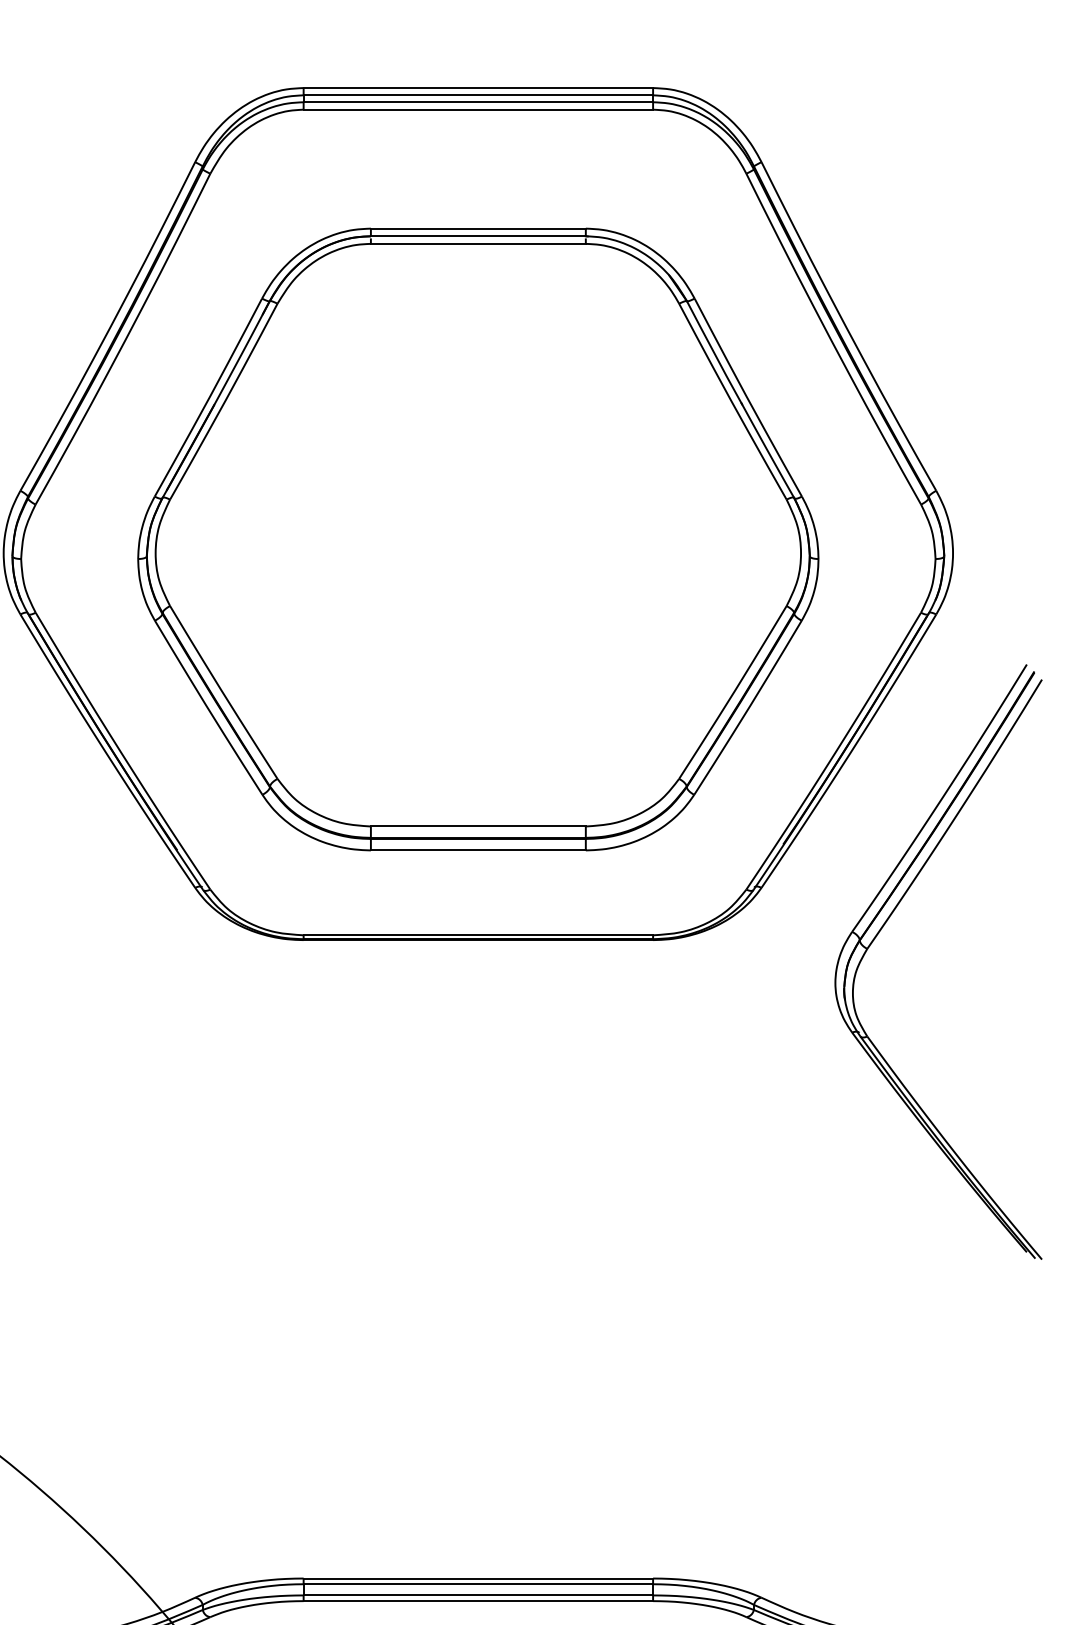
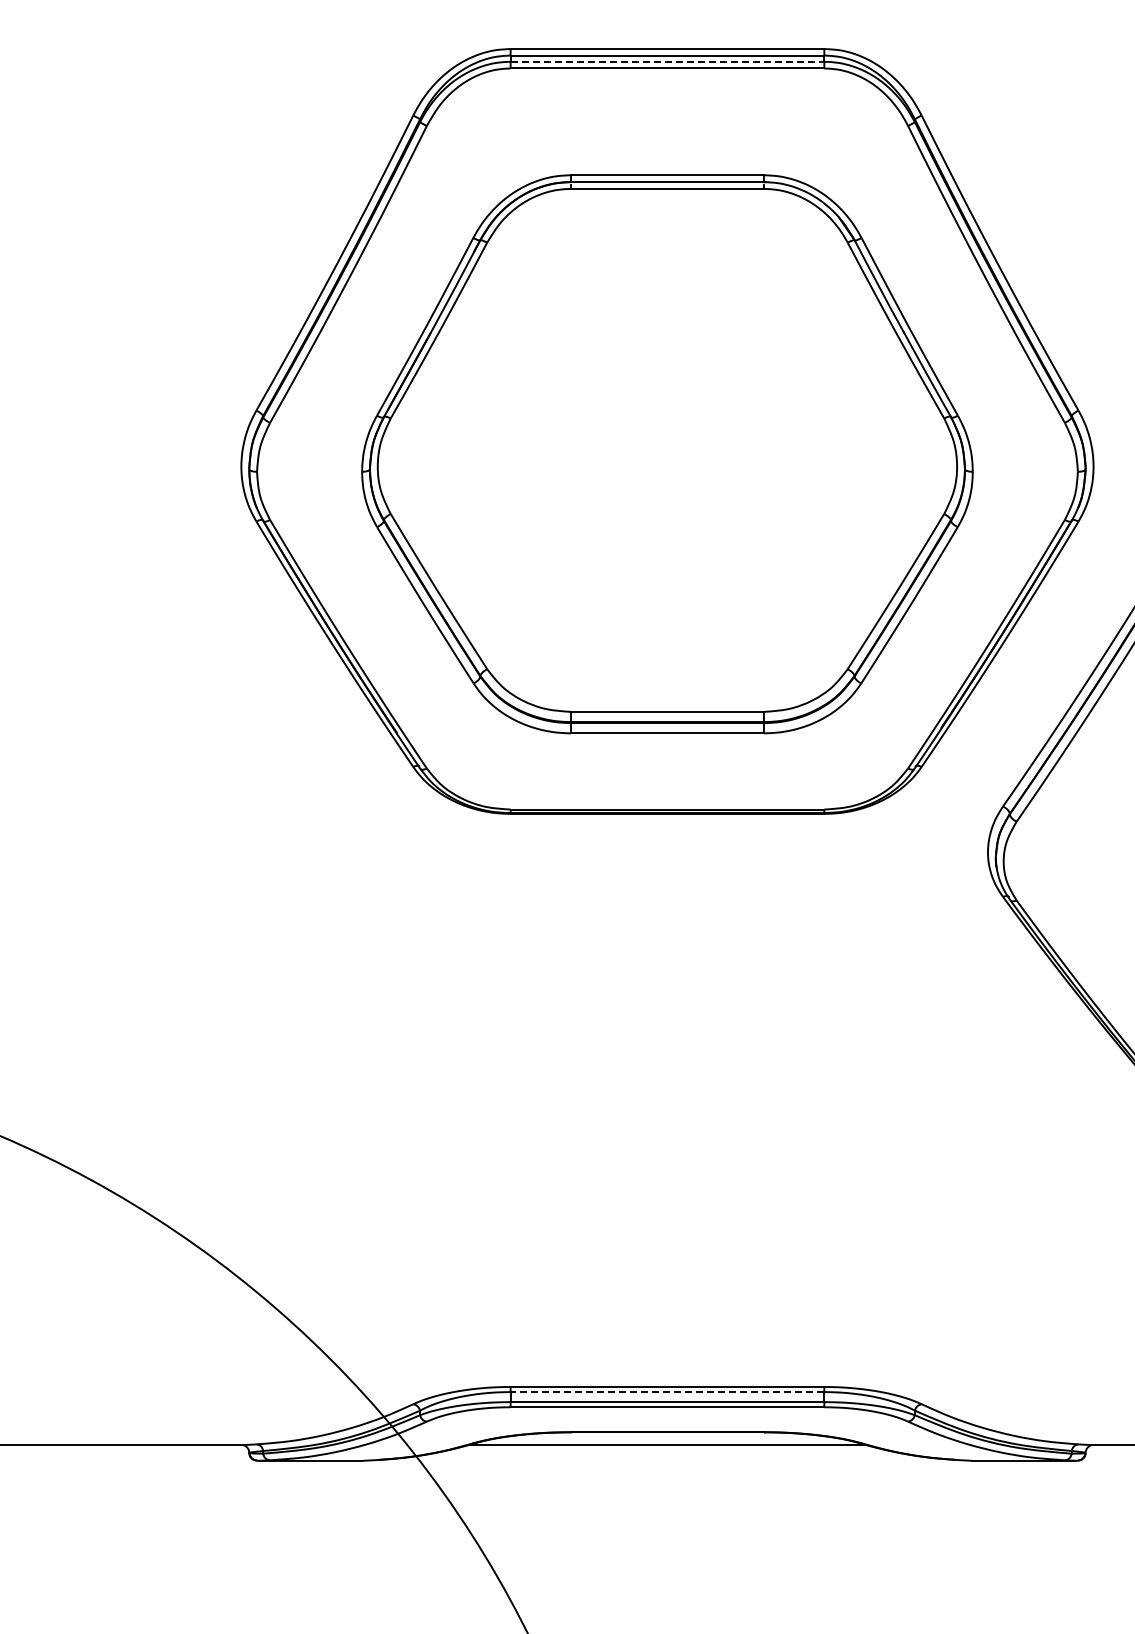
line: (478, 101) -> (667, 61), solid -> dashed
line: (478, 1584) -> (667, 1392), solid -> dashed

